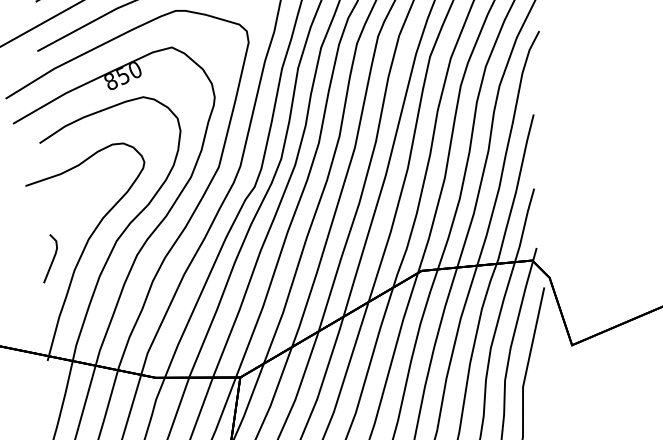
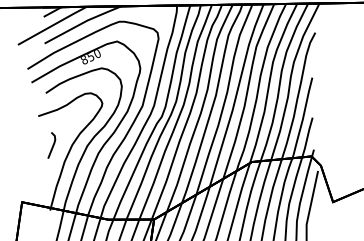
line: (51, 258) -> (52, 145), moved

